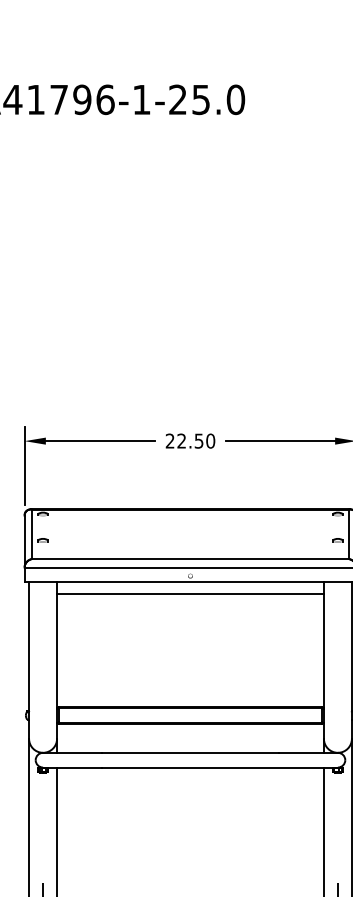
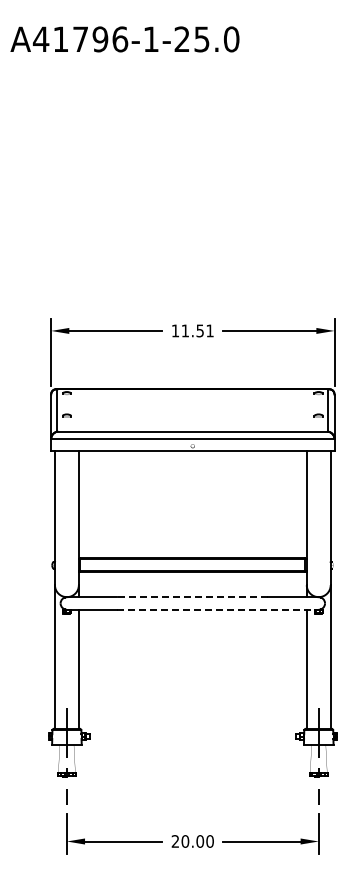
text: (190, 440) -> (192, 330), 22.50 -> 11.51
line: (190, 593) -> (192, 461), removed
line: (190, 753) -> (192, 597), solid -> dashed
line: (220, 767) -> (218, 609), solid -> dashed

